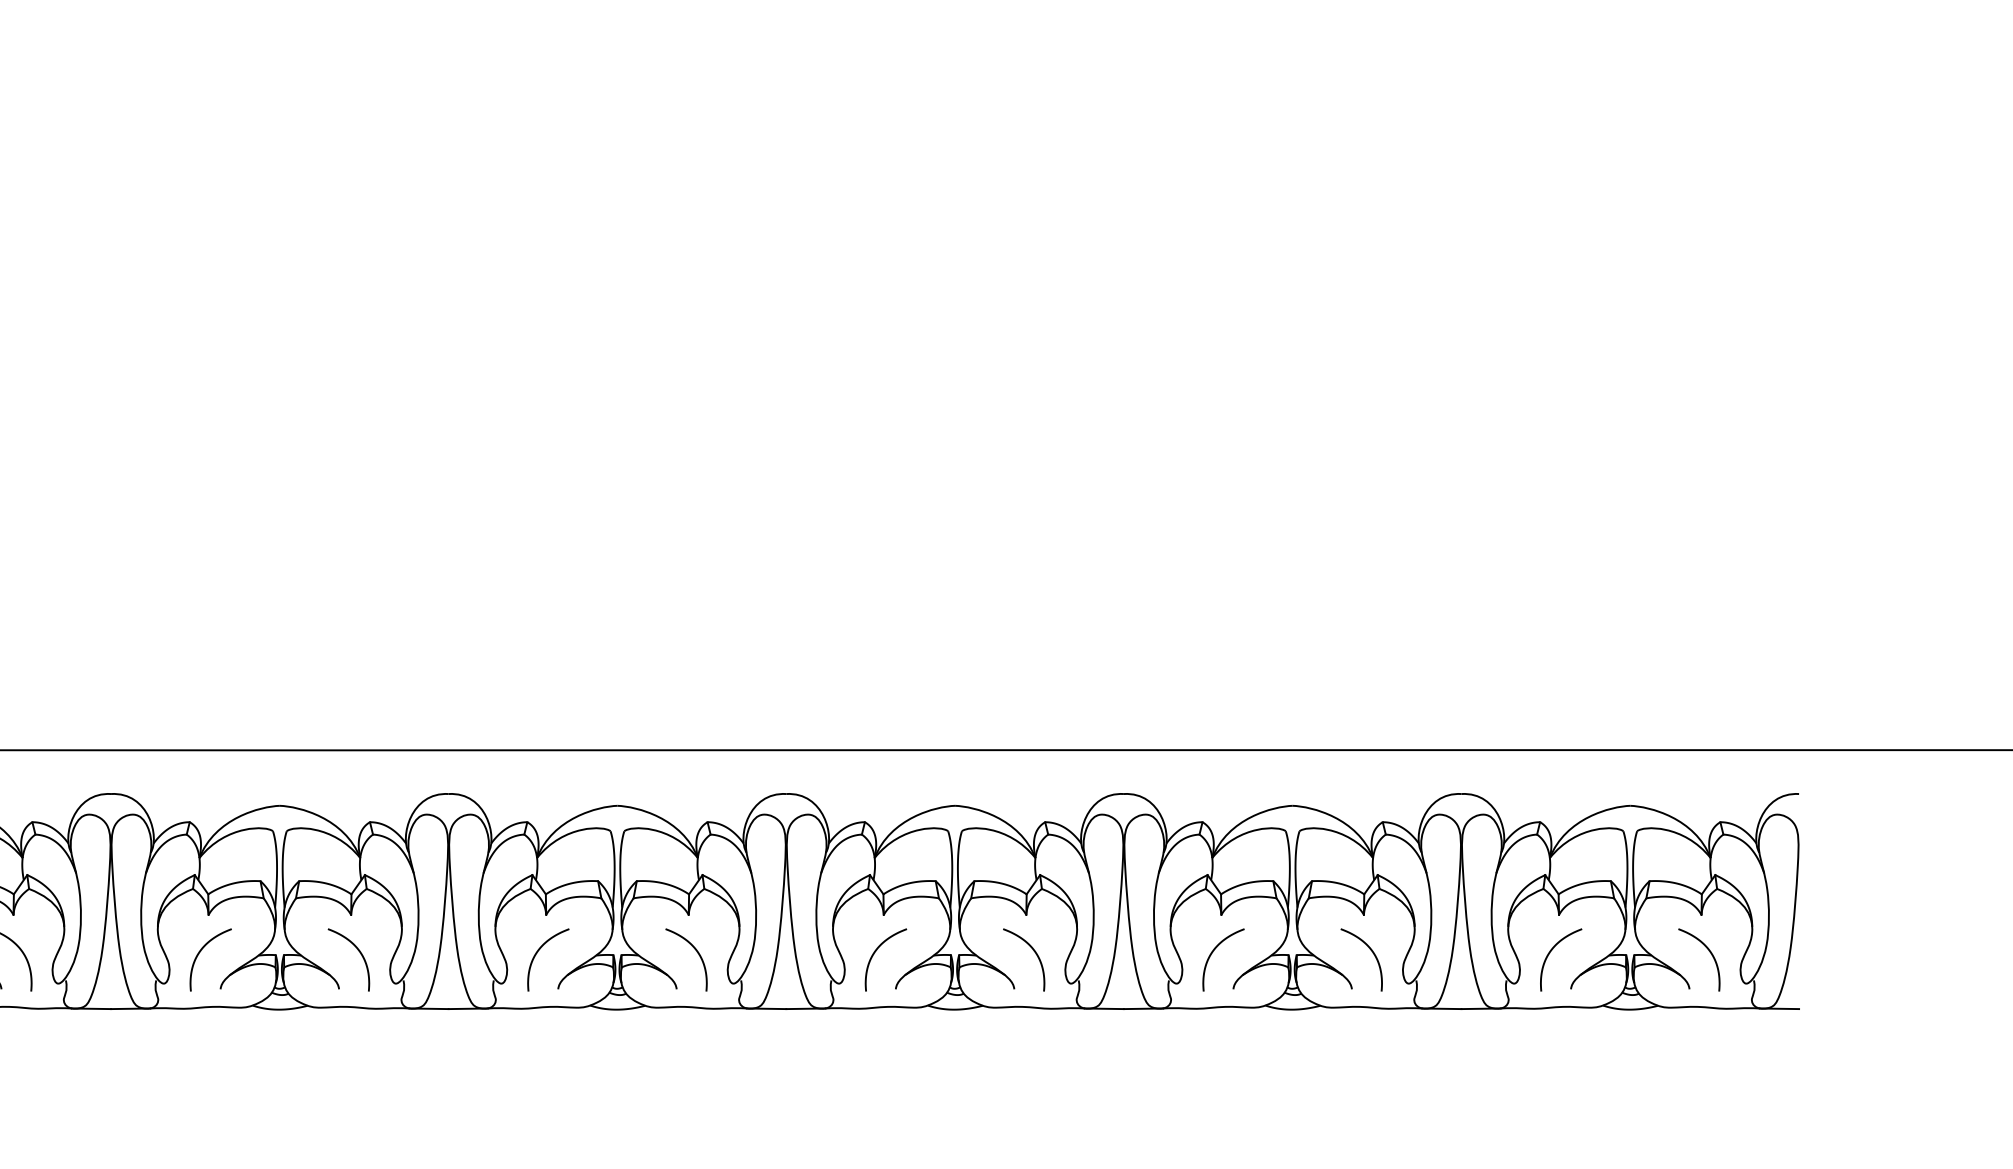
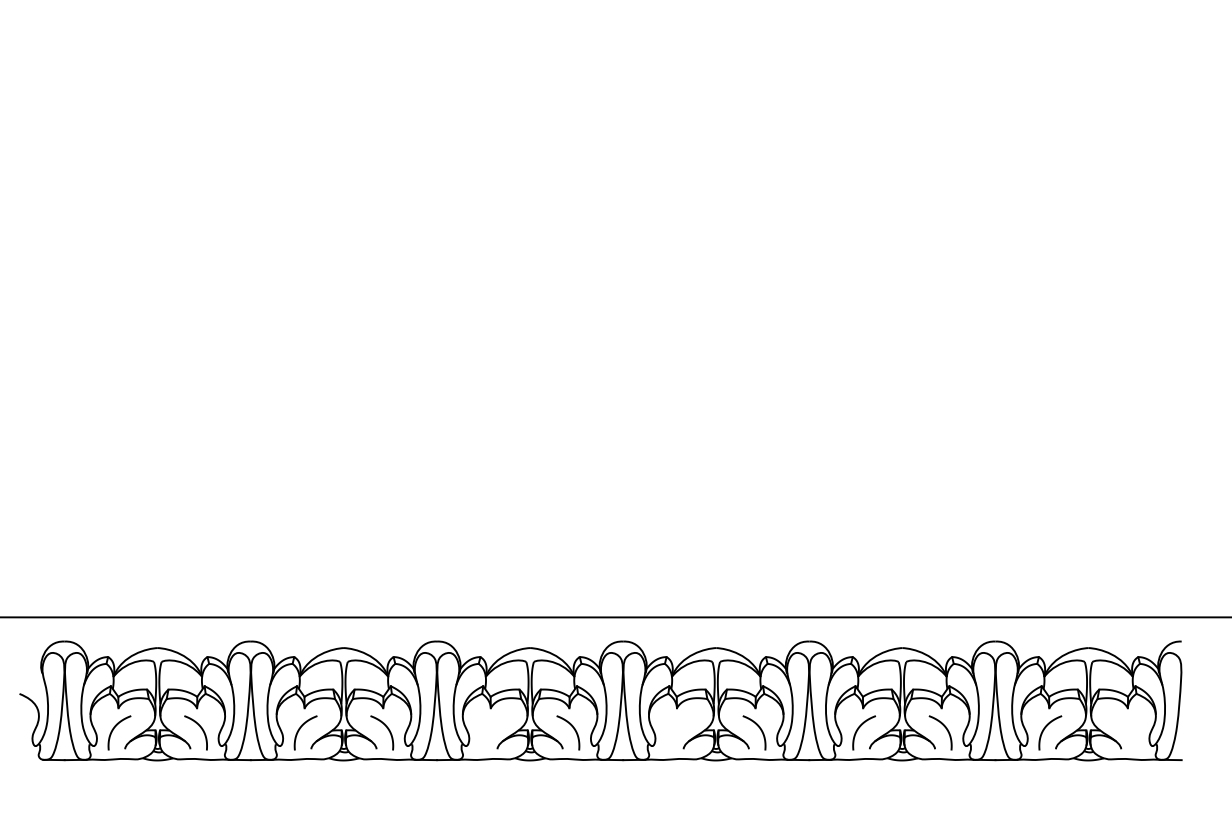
curve: (540, 951) -> (487, 728), removed
curve: (877, 951) -> (673, 728), removed
curve: (1709, 955) -> (1132, 730), removed

